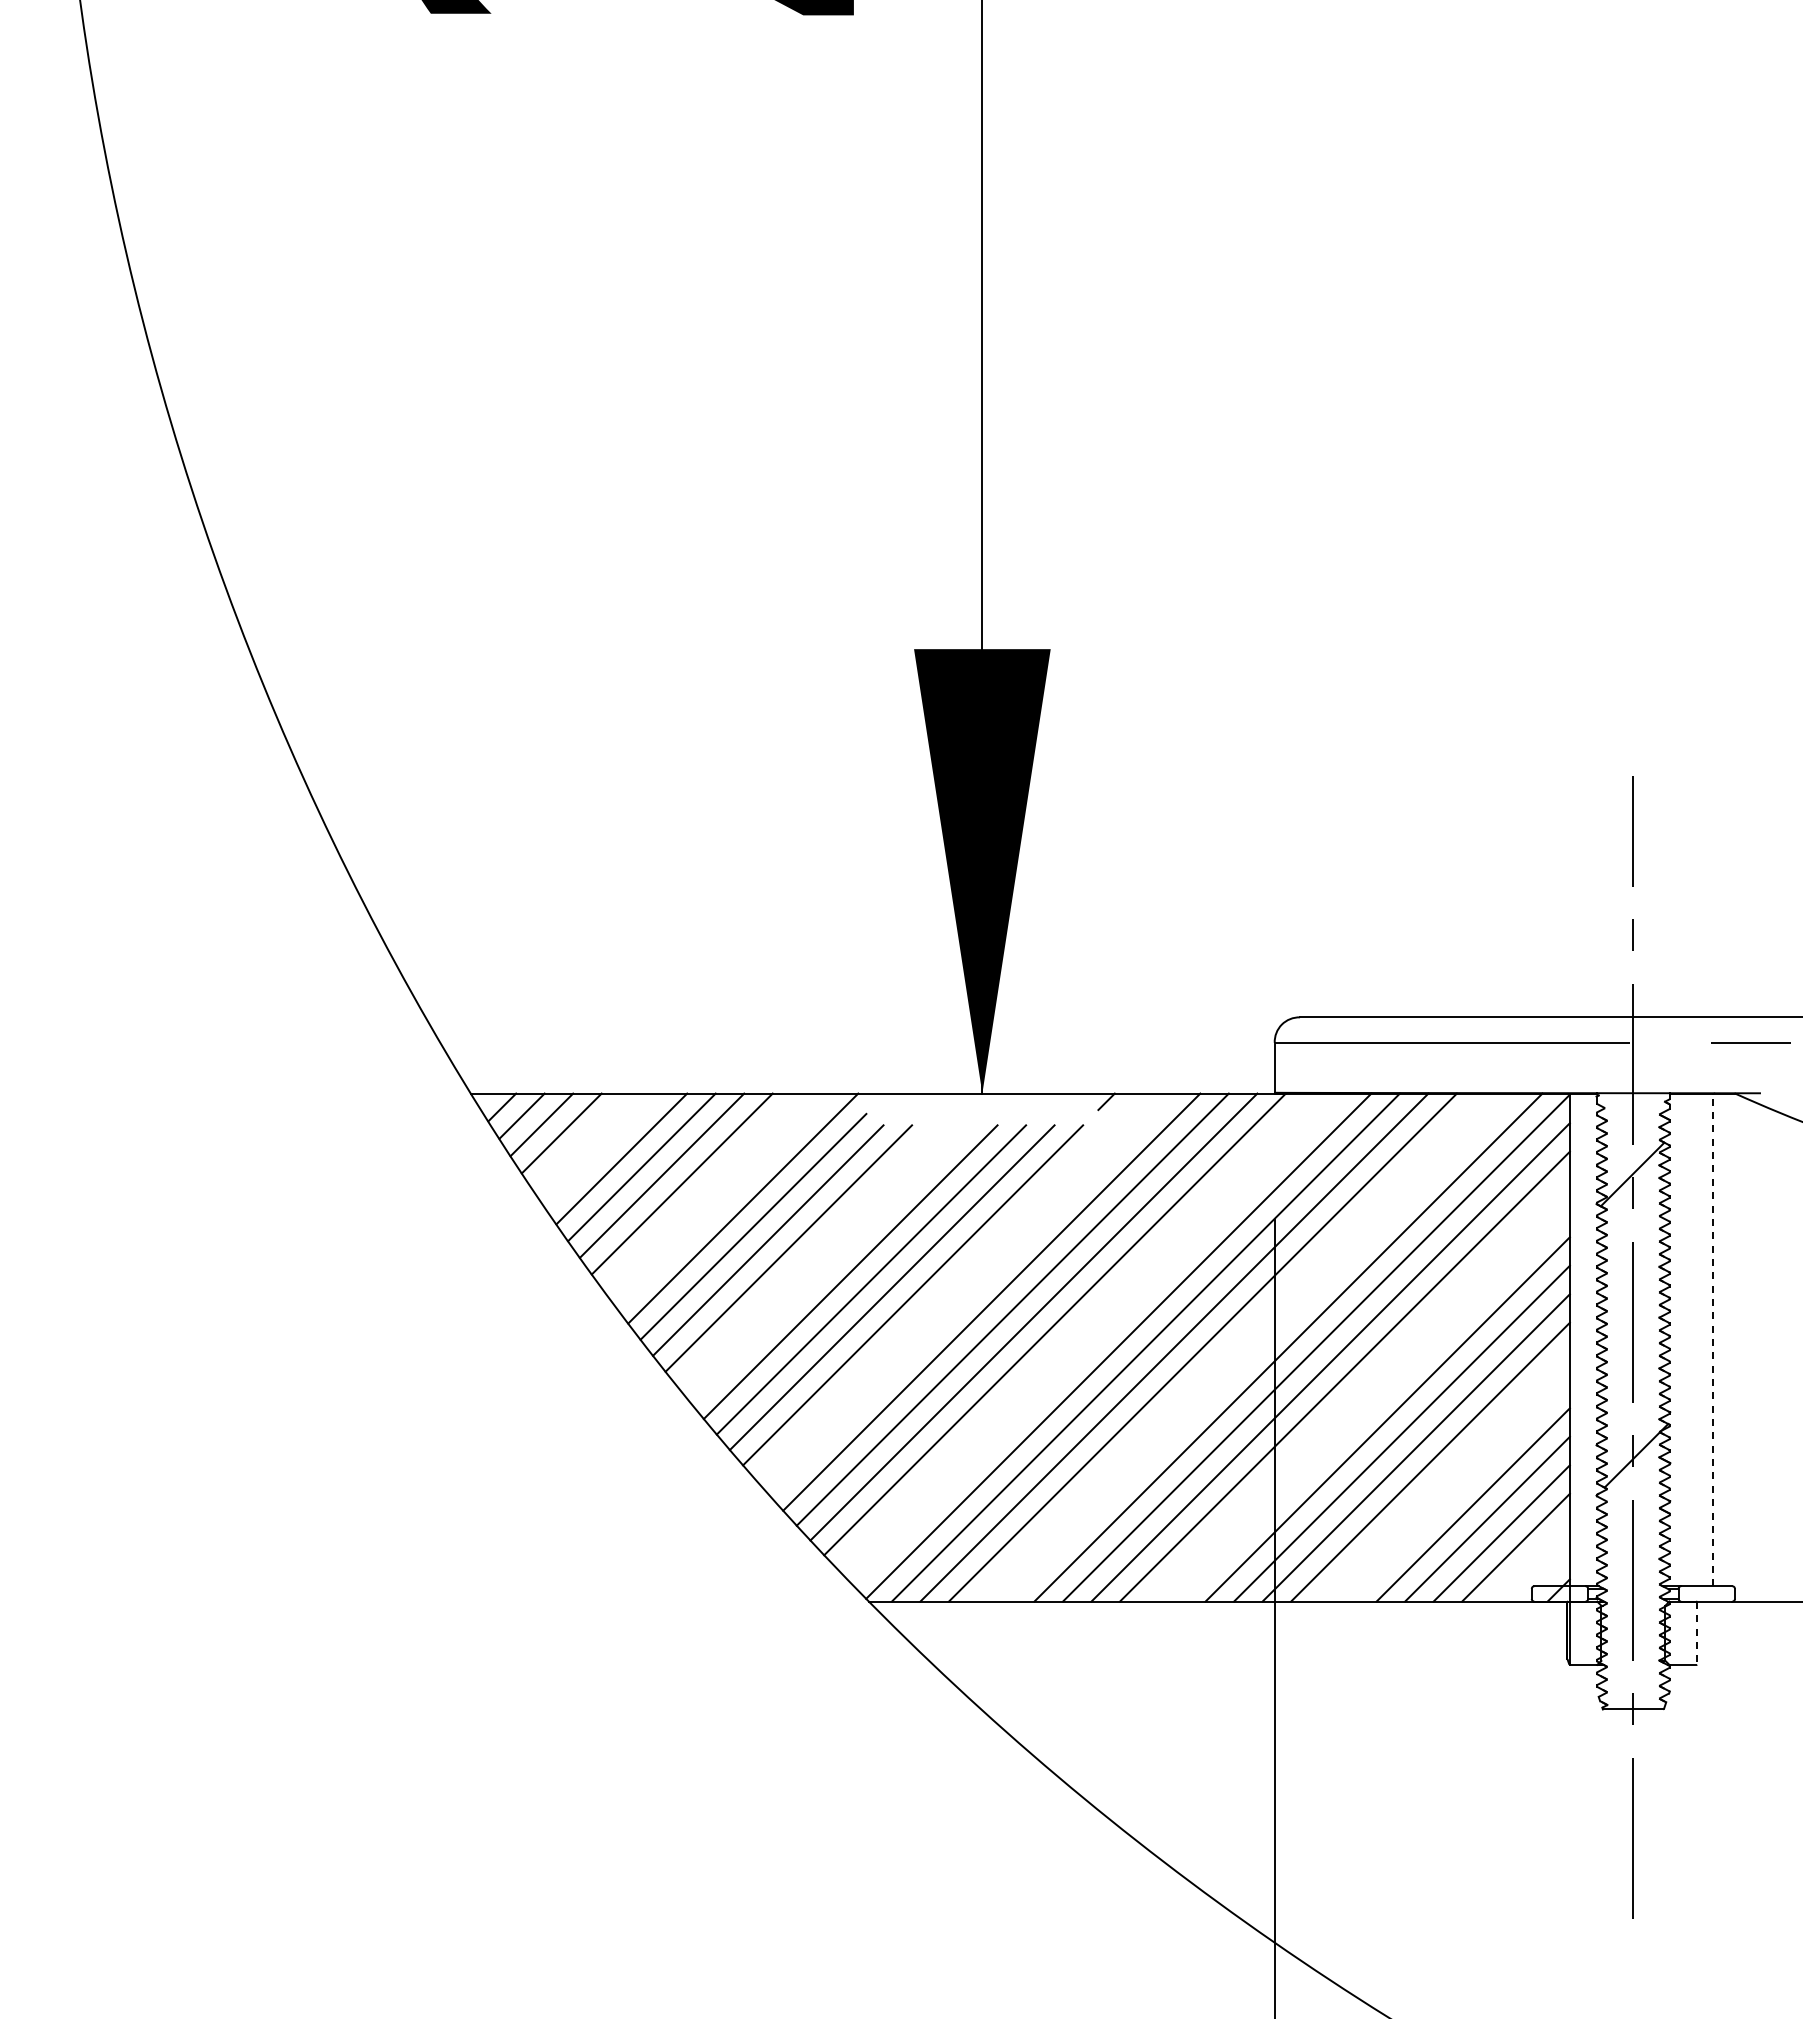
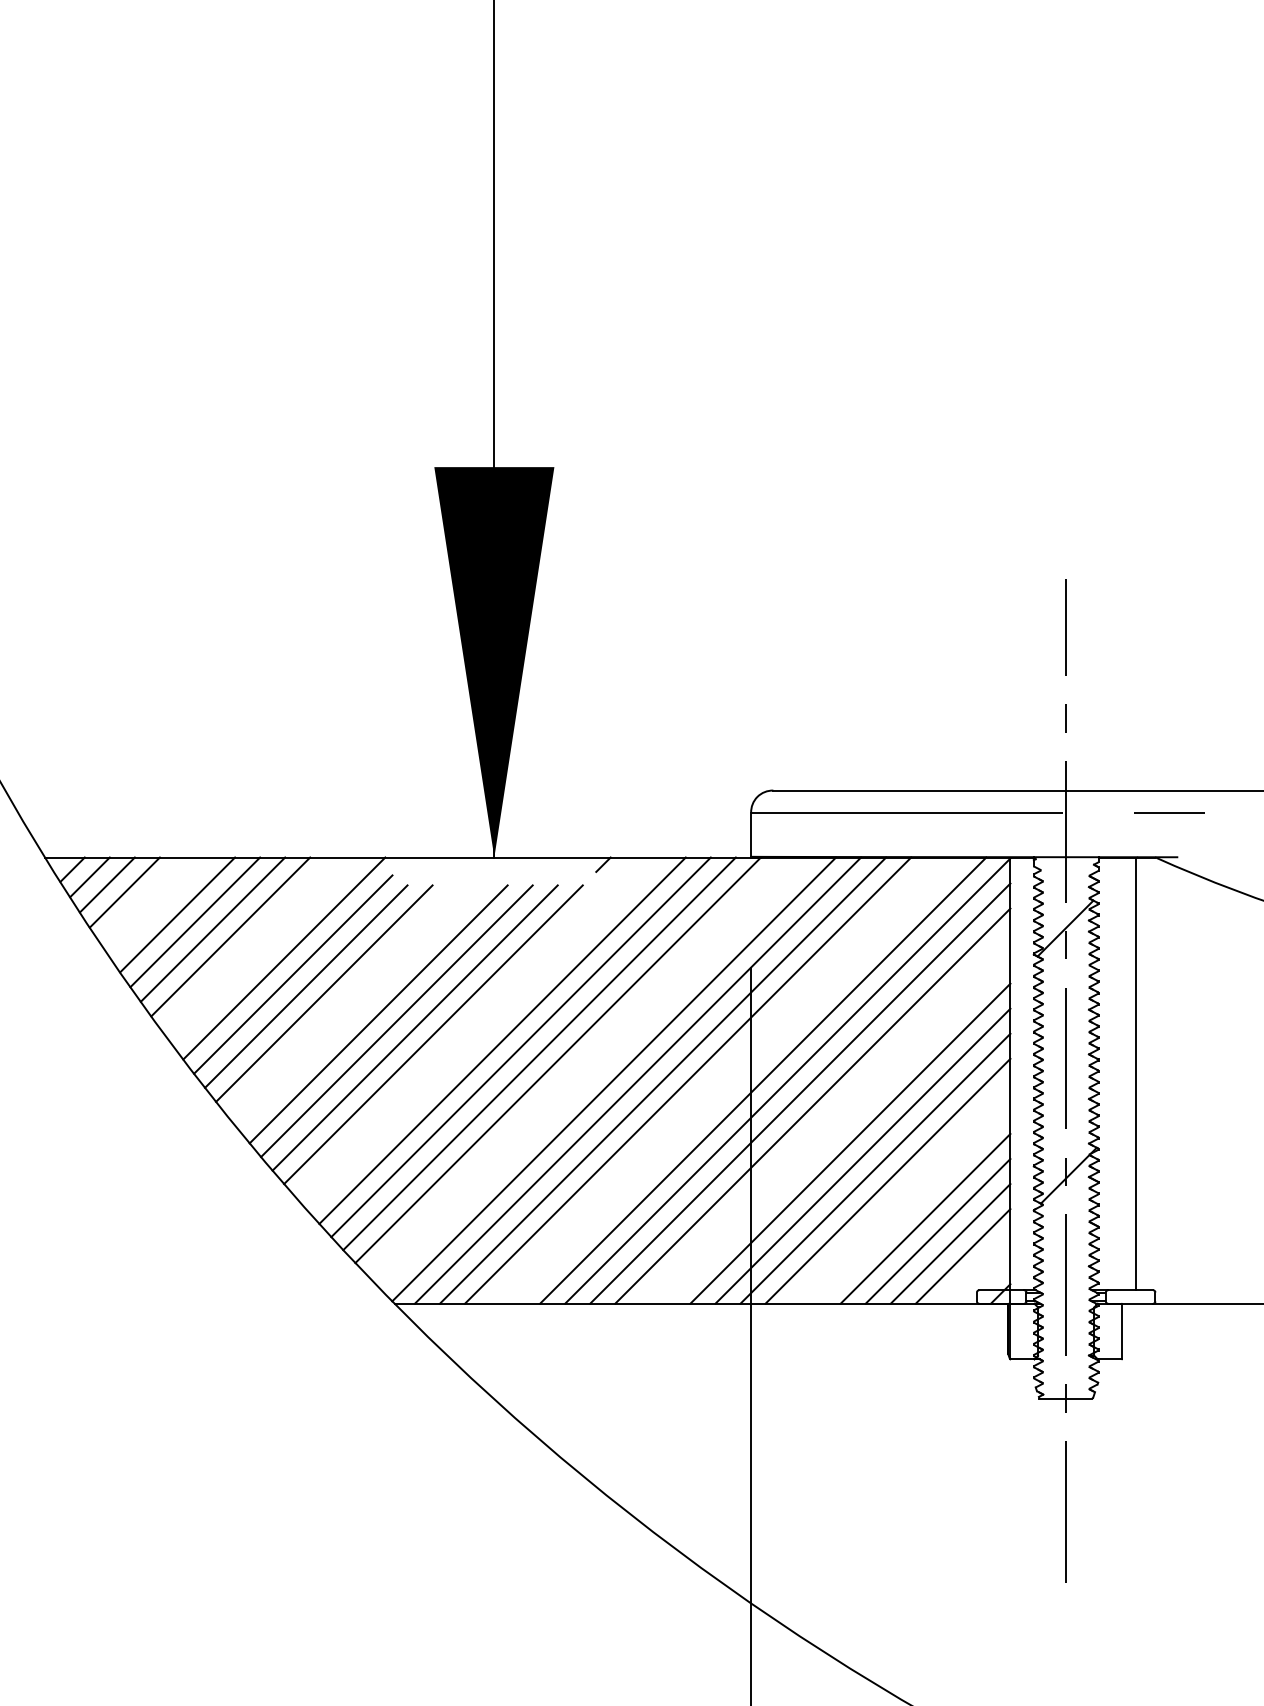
line: (1712, 1339) -> (1135, 1073), dashed -> solid
line: (1696, 1633) -> (1121, 1331), dashed -> solid

